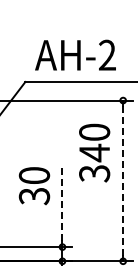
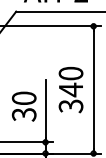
text: (94, 152) -> (70, 89), moved
line: (123, 180) -> (93, 89), dashed -> solid
text: (34, 186) -> (24, 106), moved
line: (62, 204) -> (45, 108), dashed -> solid

